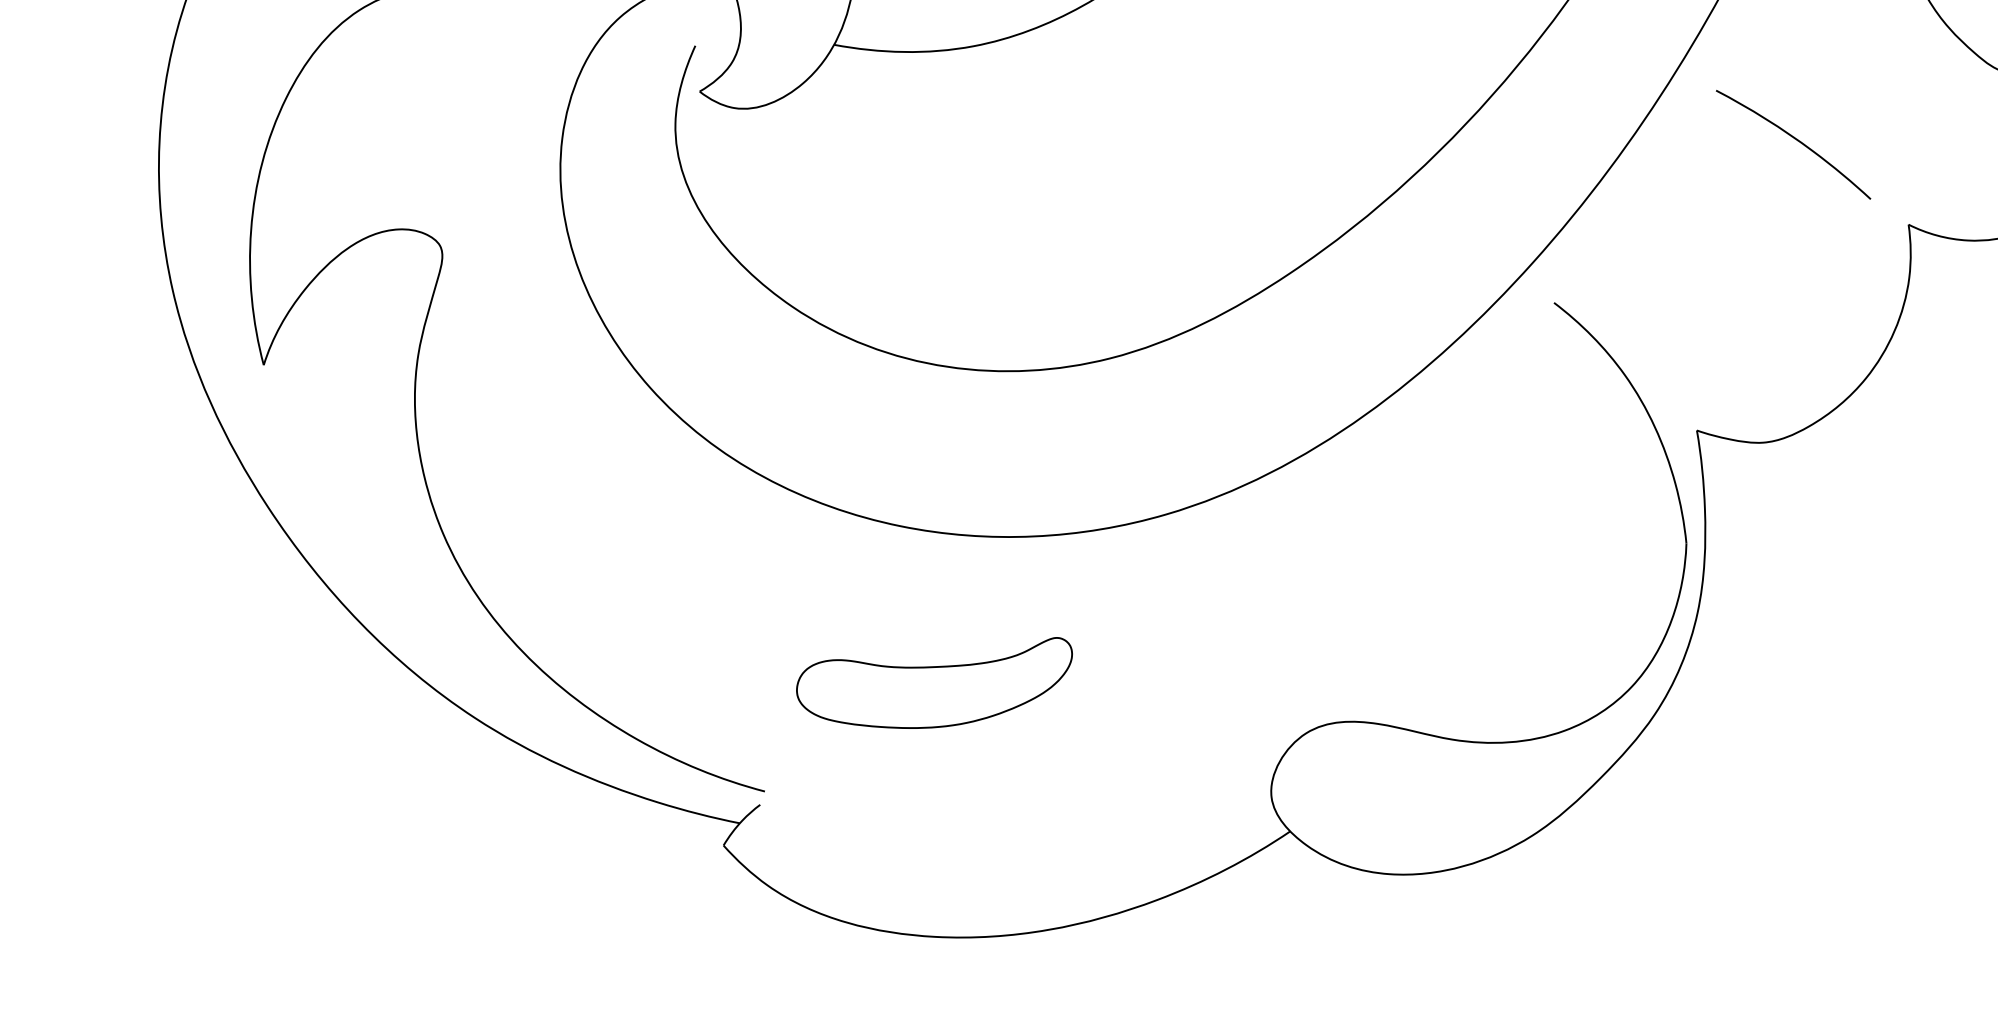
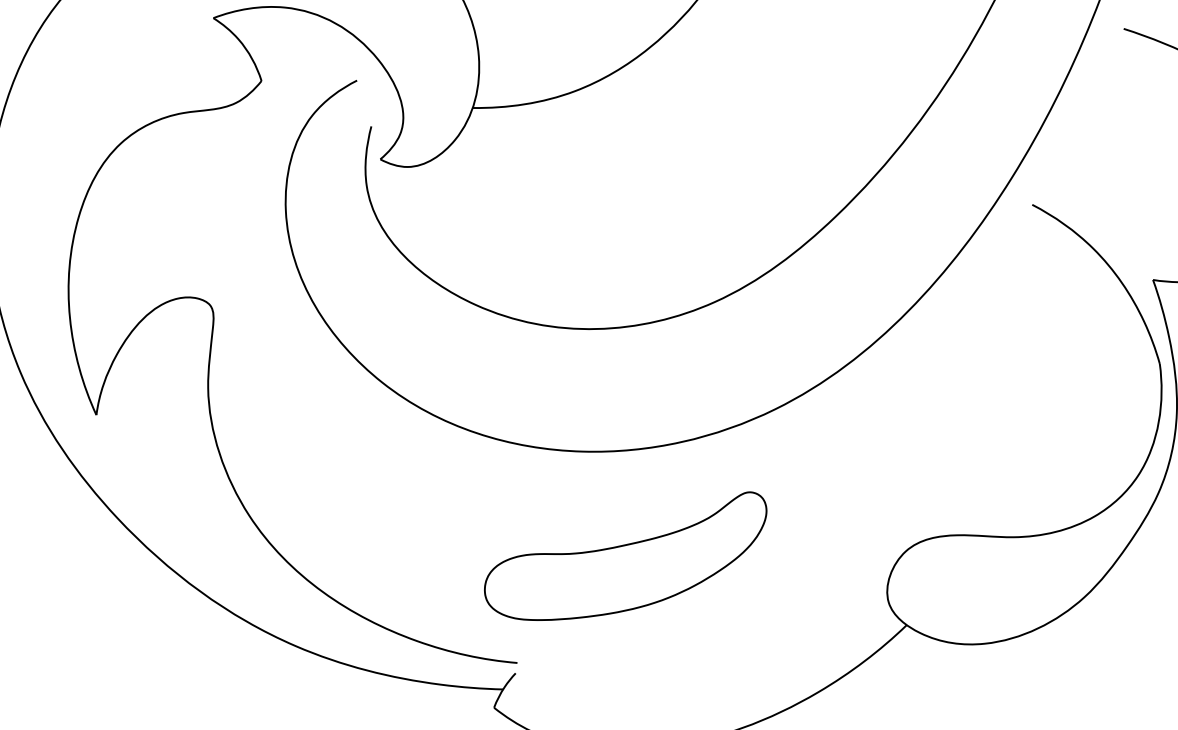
part: (934, 682) -> (627, 561), size x1.43

